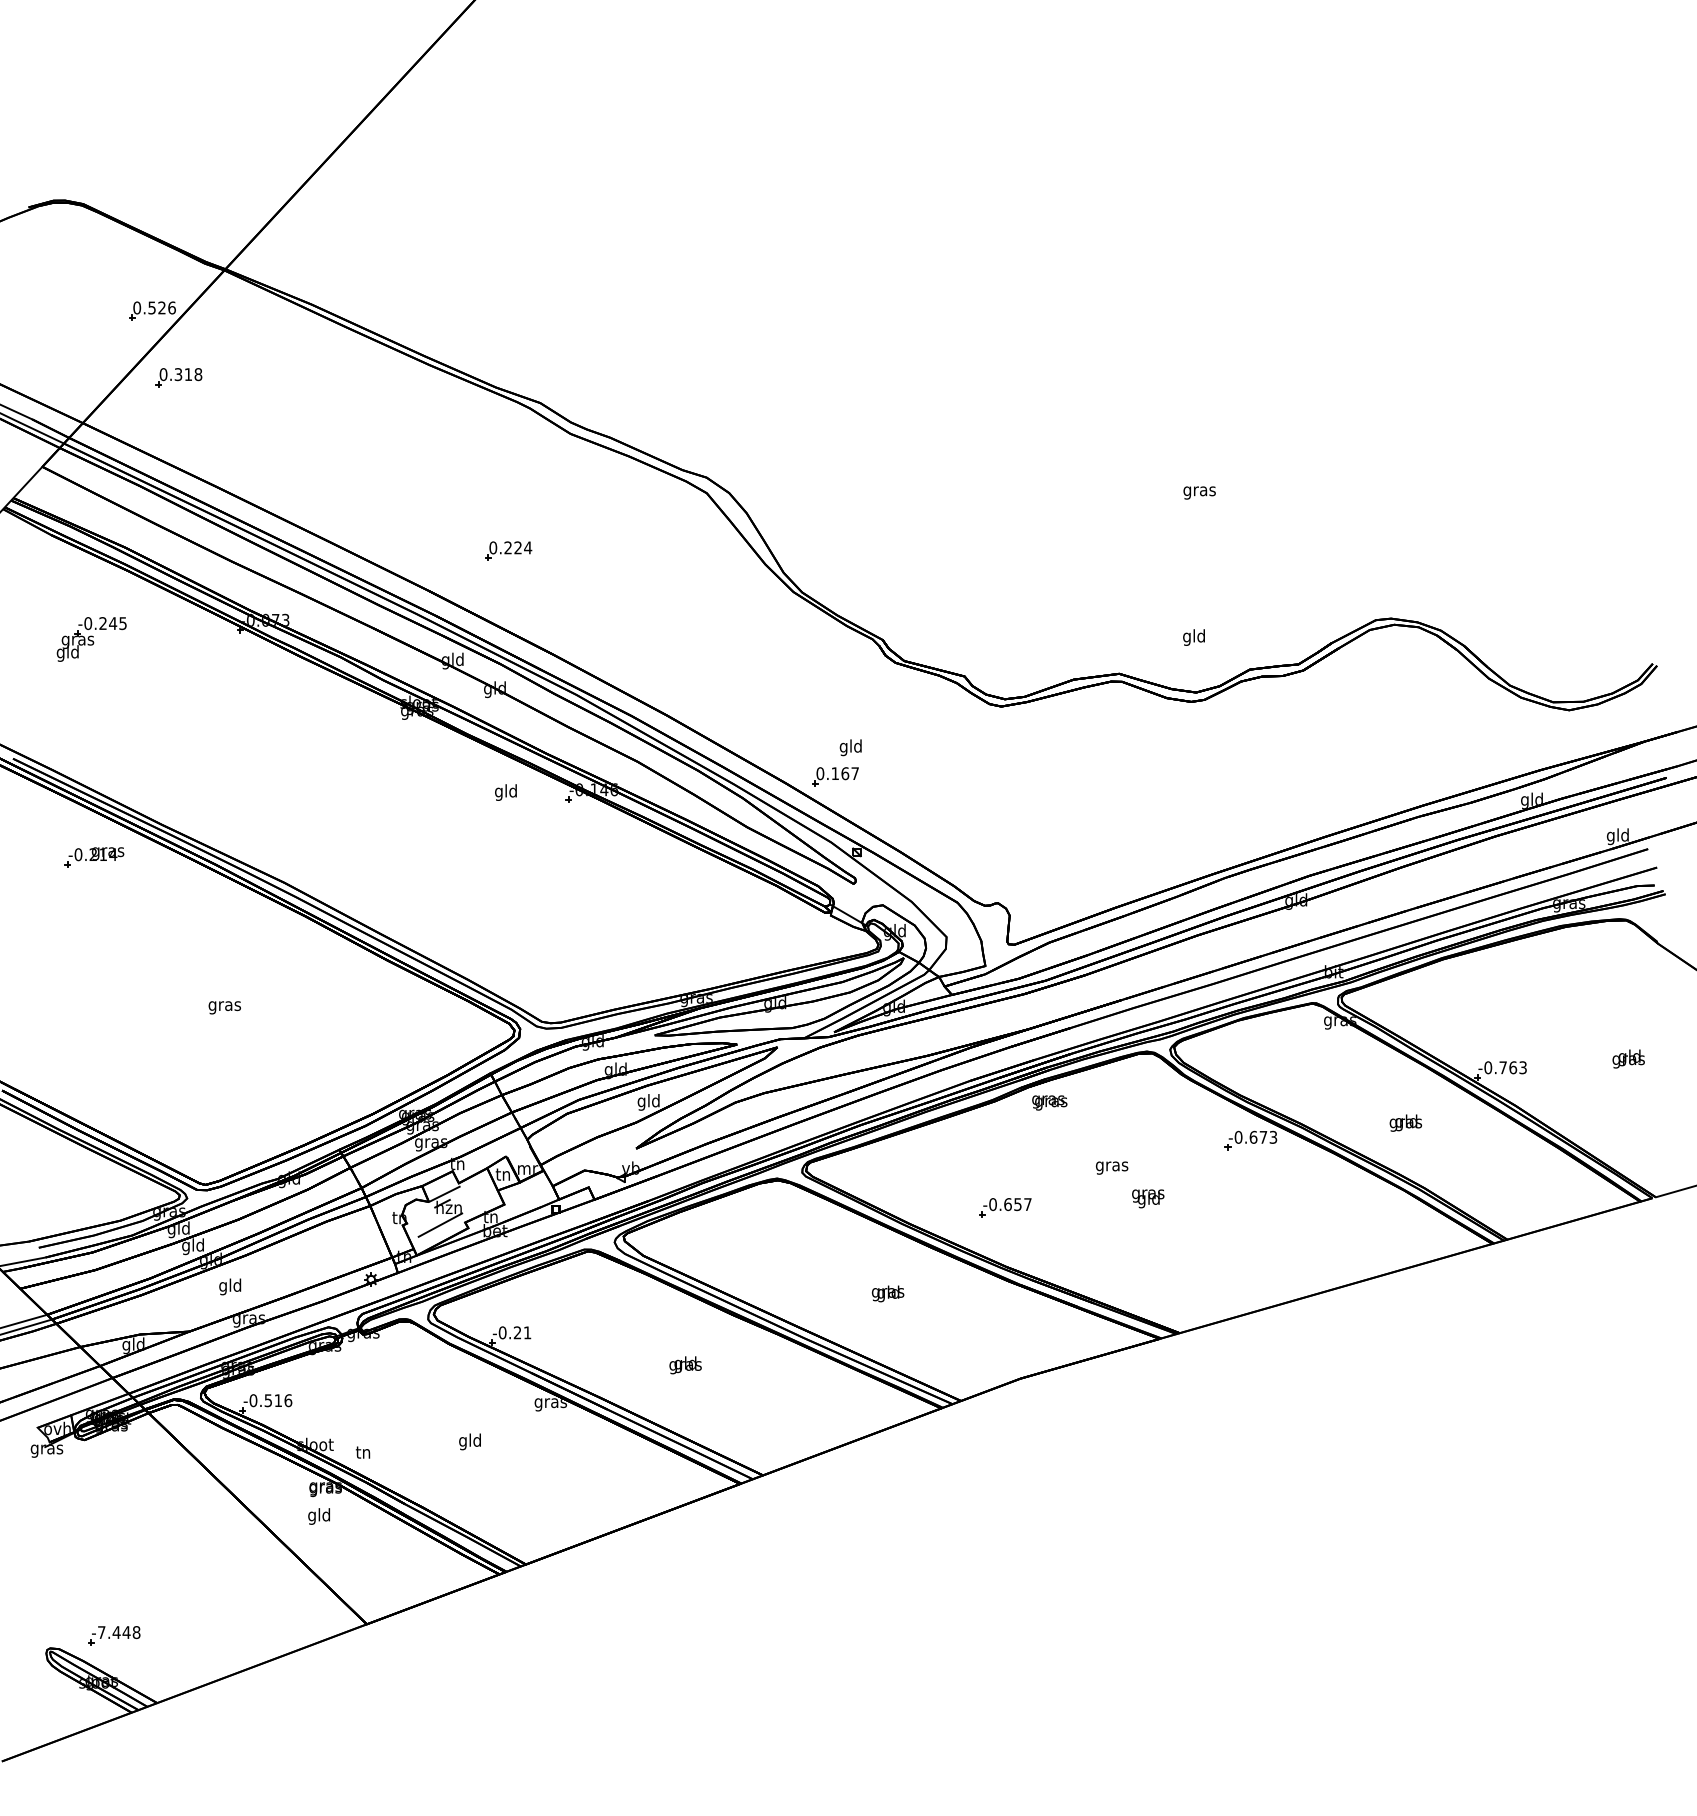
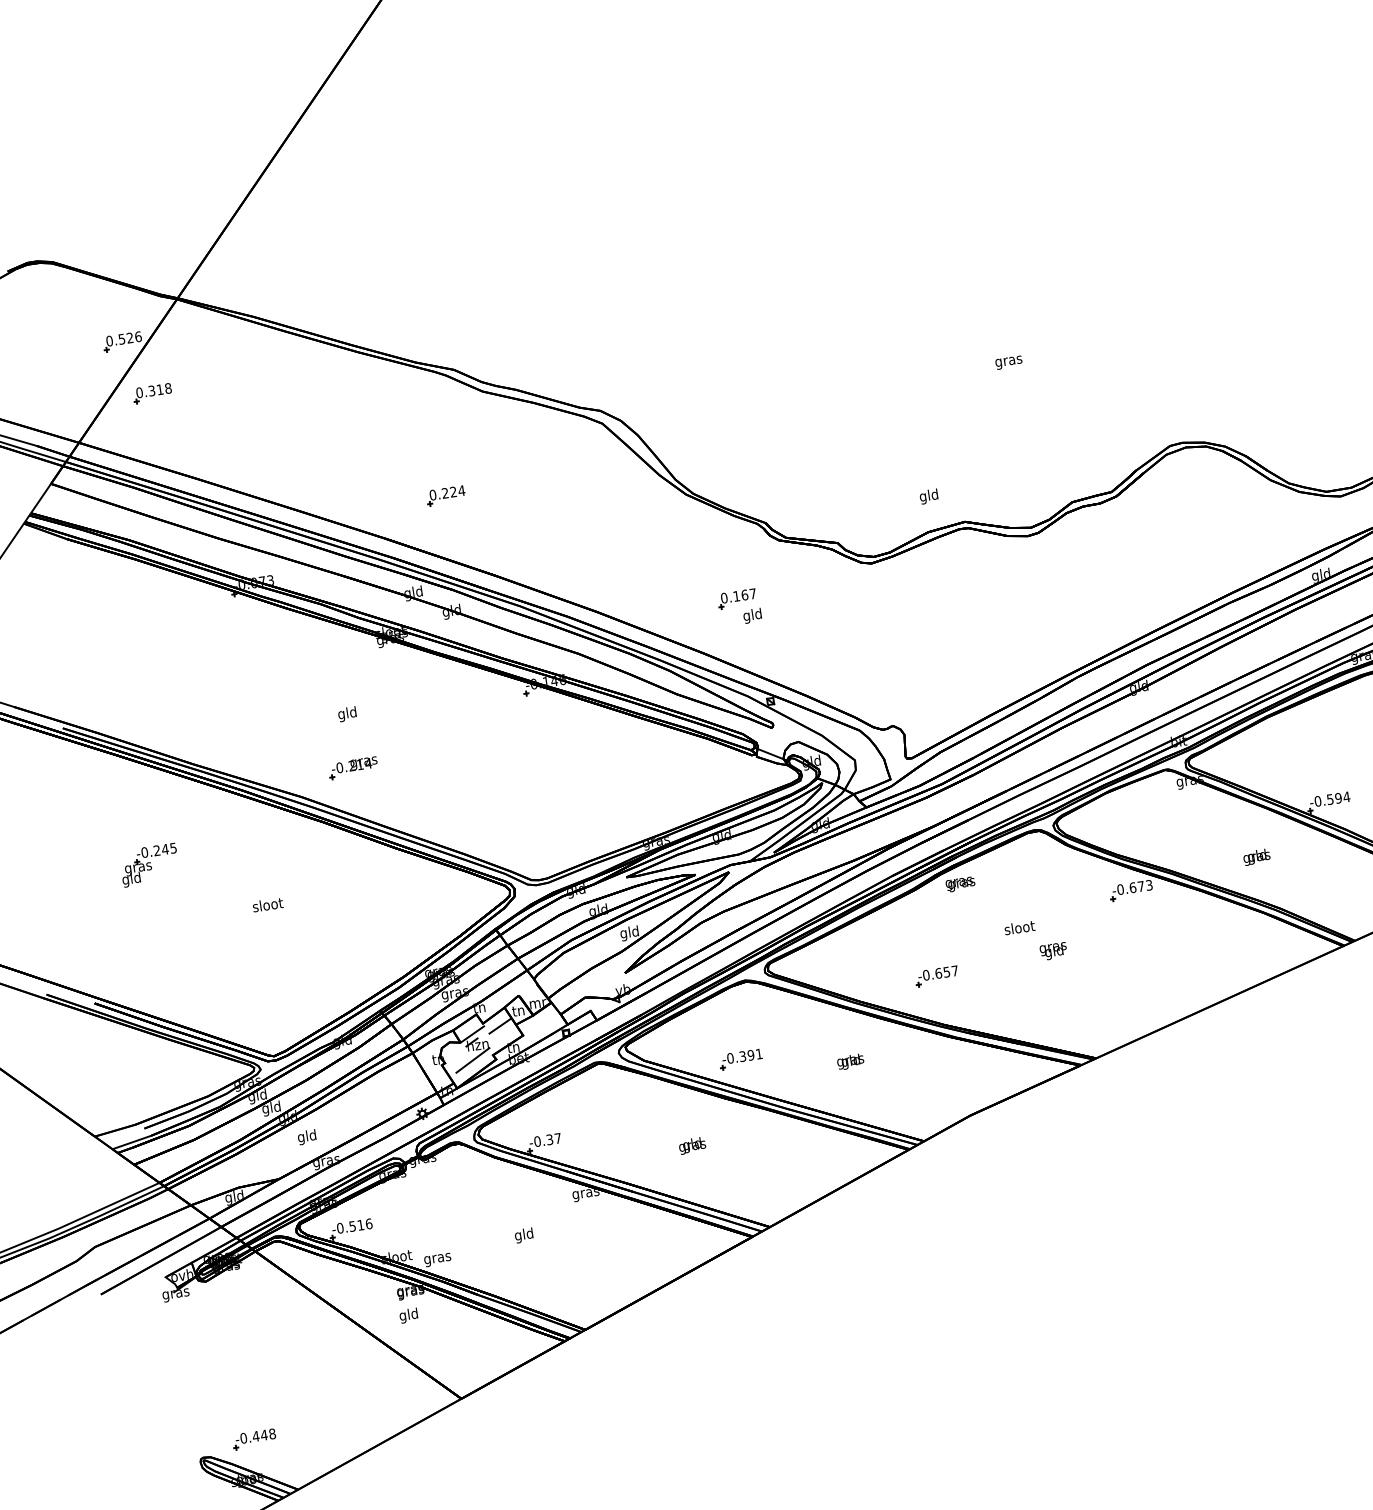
text: (1193, 637) -> (928, 496), moved
part: (91, 639) -> (149, 865), moved
part: (835, 776) -> (737, 598), moved
text: (505, 792) -> (347, 714), moved
part: (94, 857) -> (353, 768), moved
text: (224, 1005) -> (267, 905), gras -> sloot
text: (1513, 1067) -> (1338, 798), -0.763 -> -0.594
text: (1112, 1166) -> (1020, 929), gras -> sloot
line: (478, 1189) -> (499, 1026), added
part: (758, 1271) -> (741, 1059), added
text: (522, 1332) -> (553, 1138), -0.21 -> -0.37
text: (363, 1454) -> (437, 1259), tn -> gras
text: (101, 1632) -> (243, 1438), -7.448 -> -0.448

